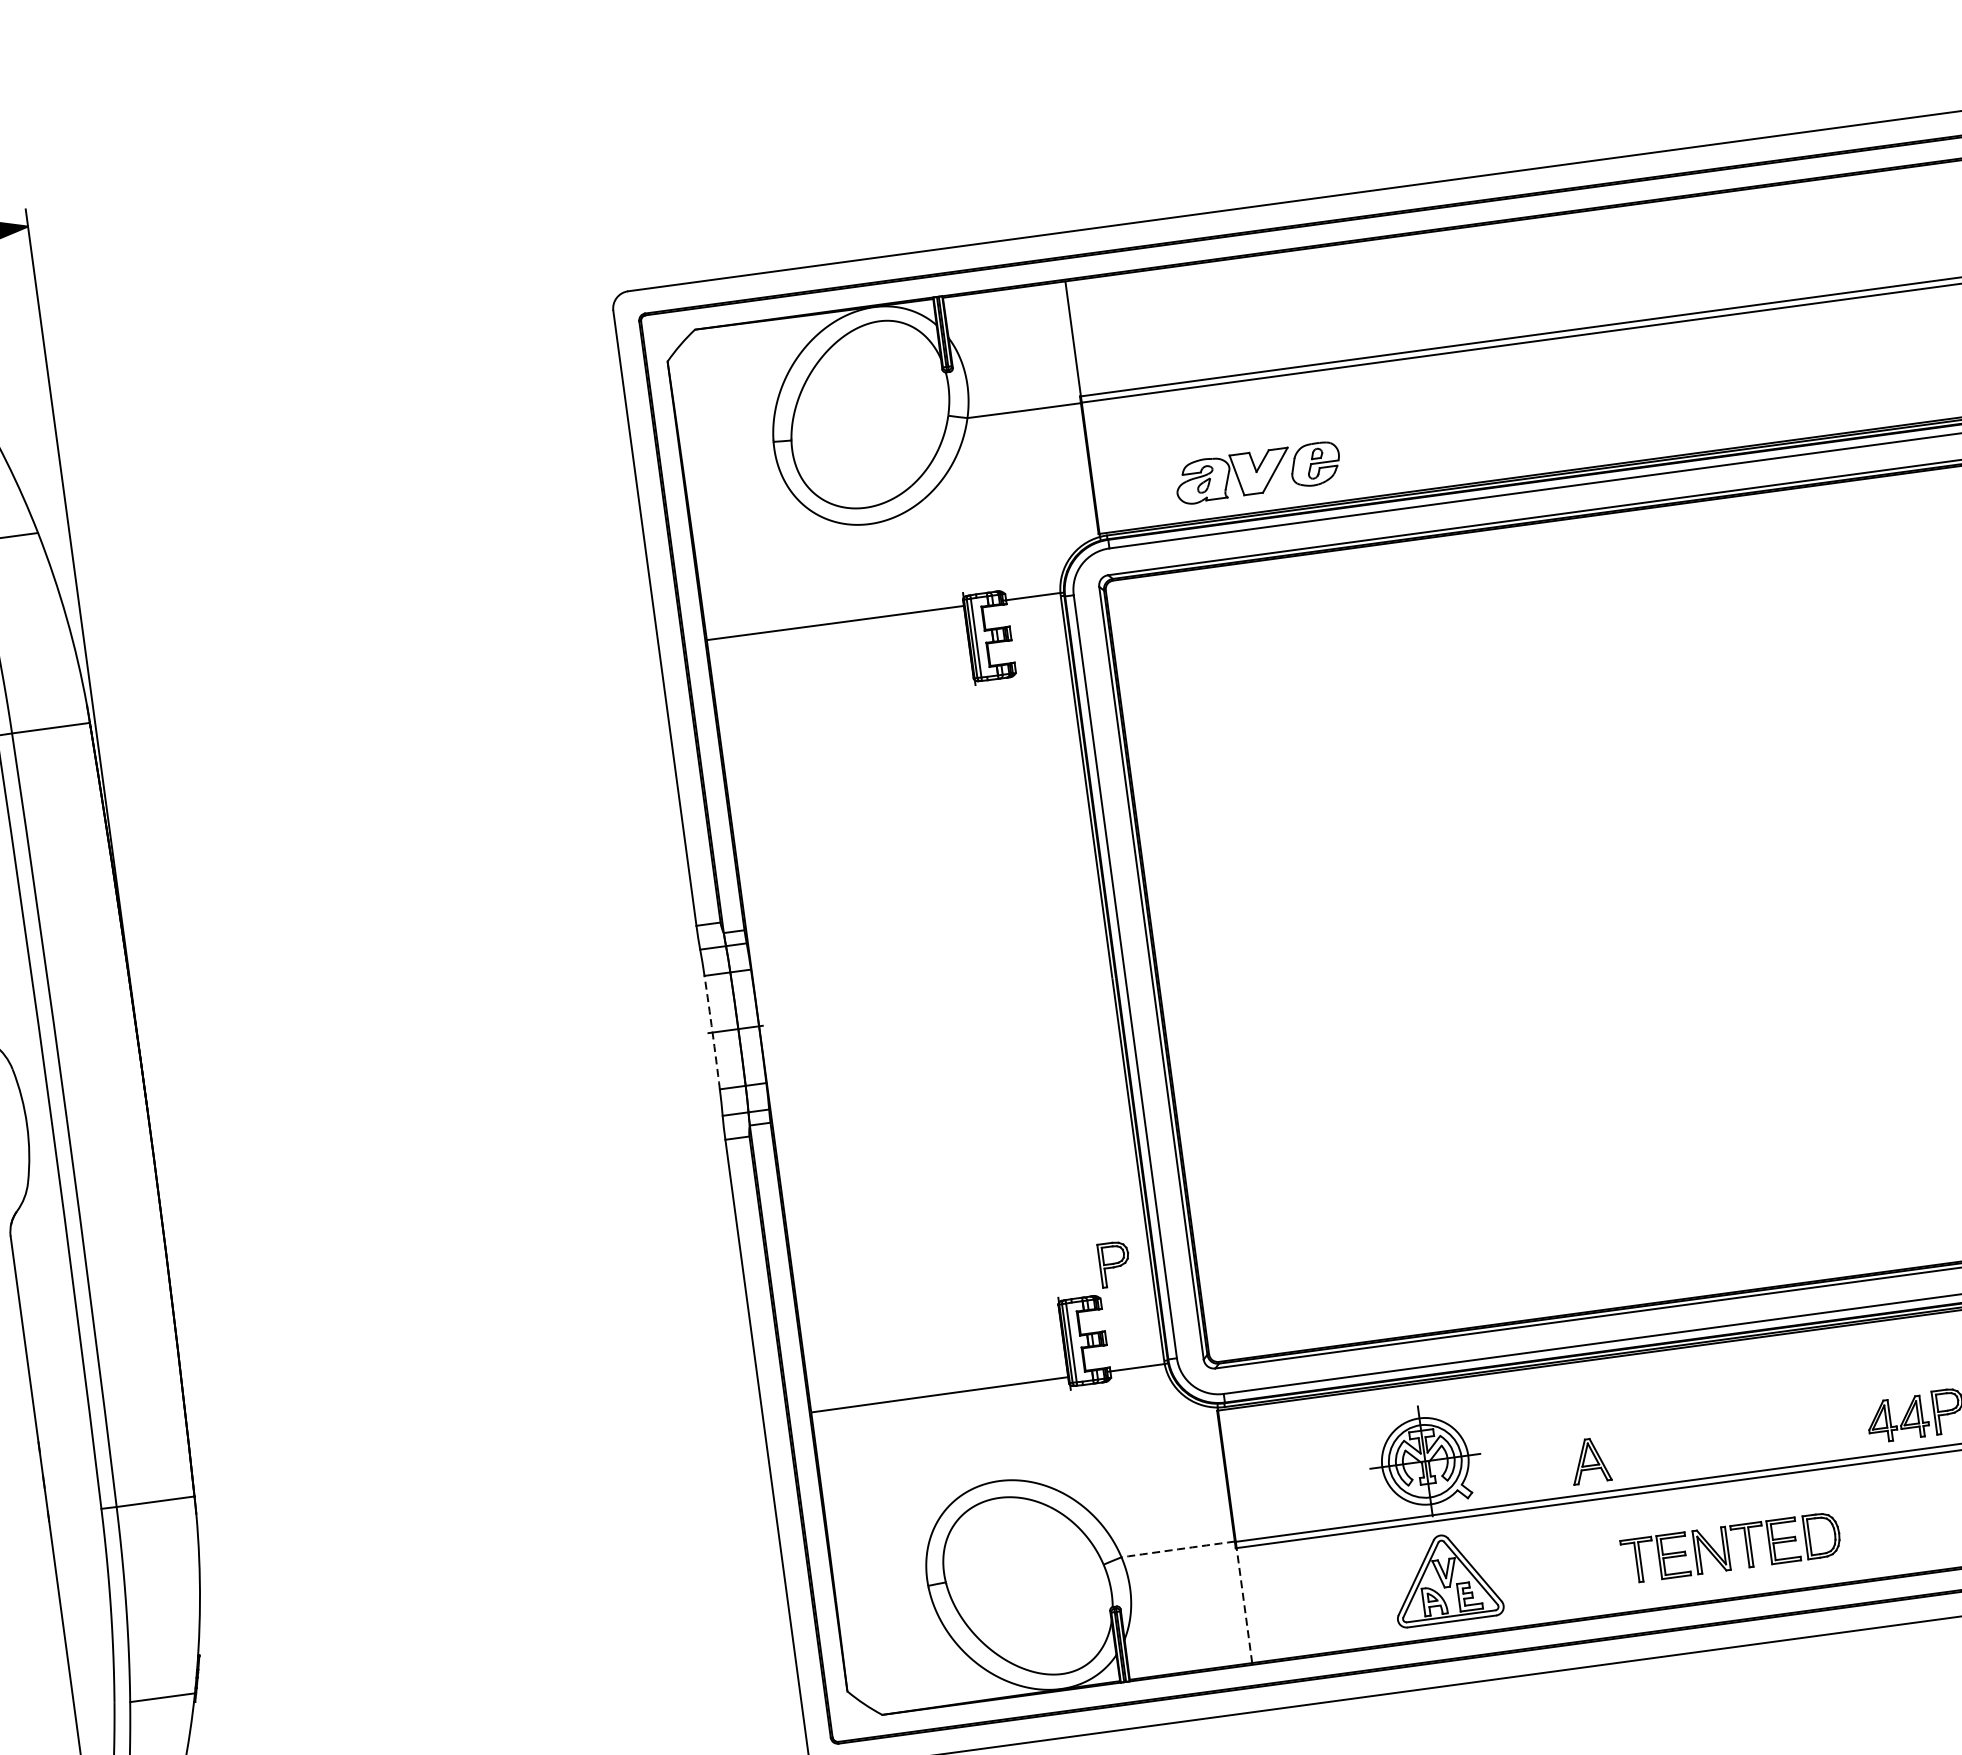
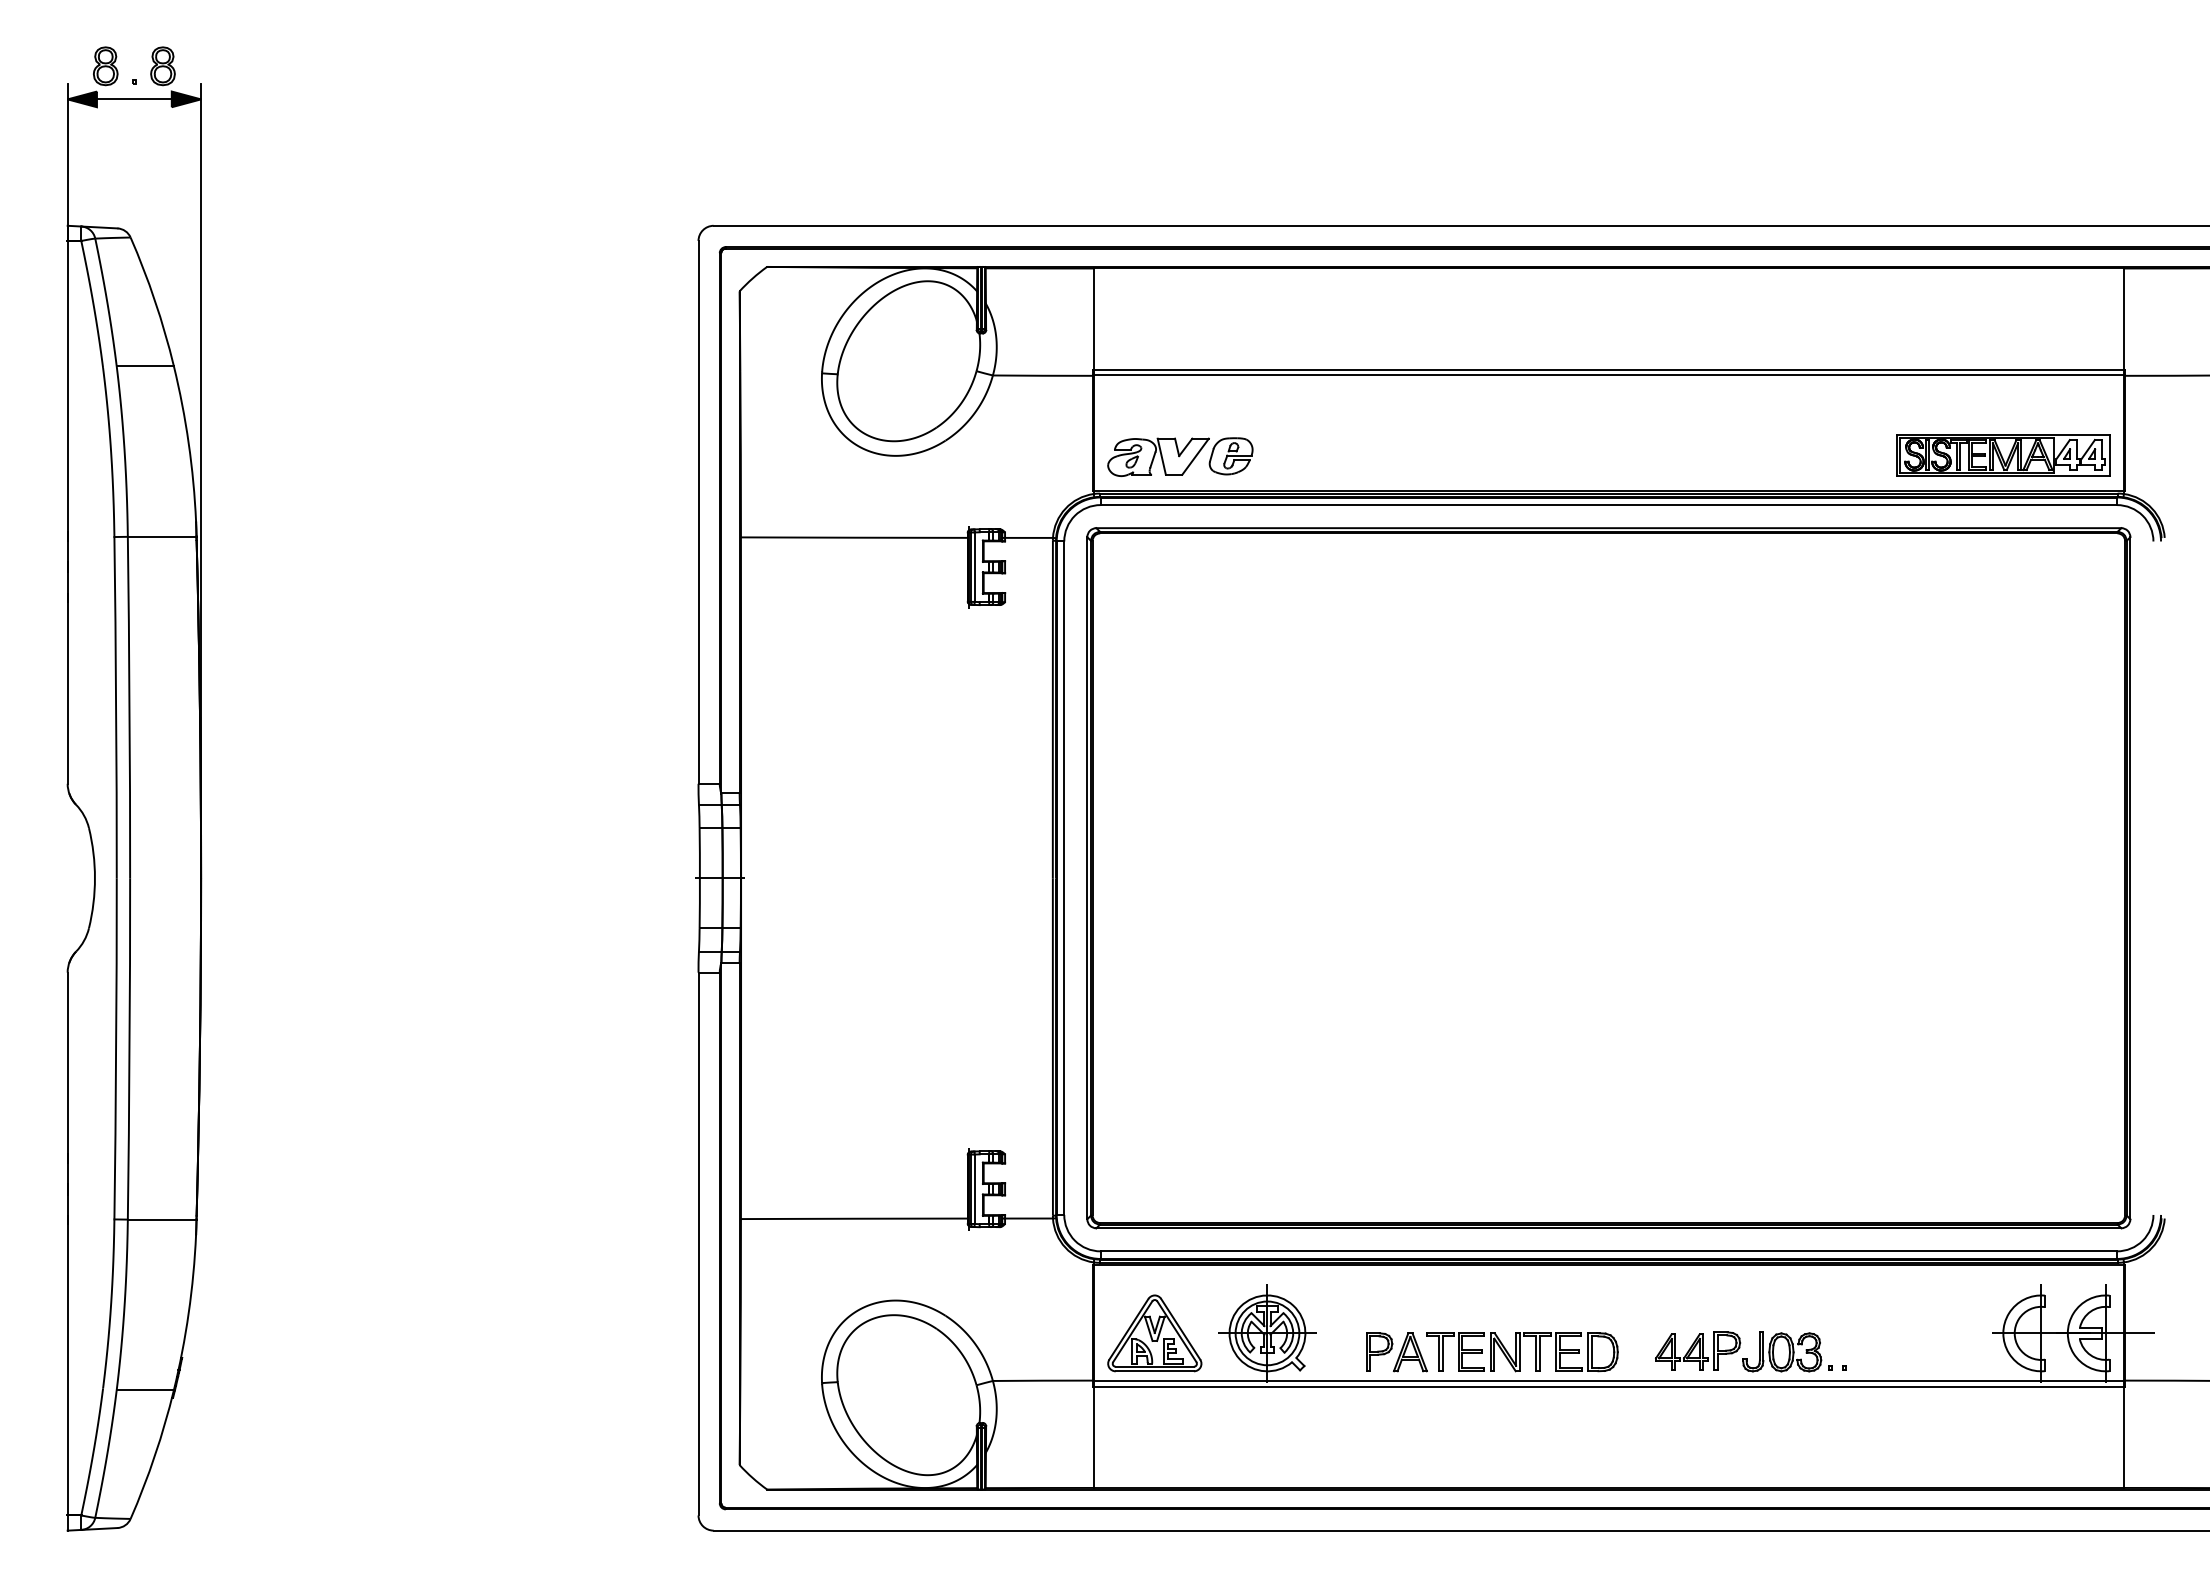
part: (1258, 472) -> (1180, 456), moved
arc: (712, 1032) -> (699, 878), dashed -> solid
part: (1114, 1263) -> (1379, 1351), moved
part: (1731, 1548) -> (1522, 1352), moved
arc: (1177, 1549) -> (1042, 1380), dashed -> solid
part: (1445, 1578) -> (1154, 1333), moved
line: (1244, 1605) -> (1093, 1437), dashed -> solid

